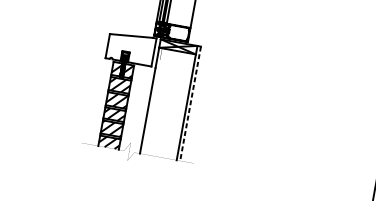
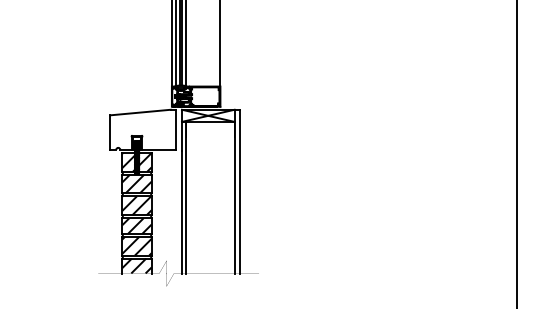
line: (152, 101) -> (186, 197), added
line: (190, 103) -> (239, 191), dashed -> solid

